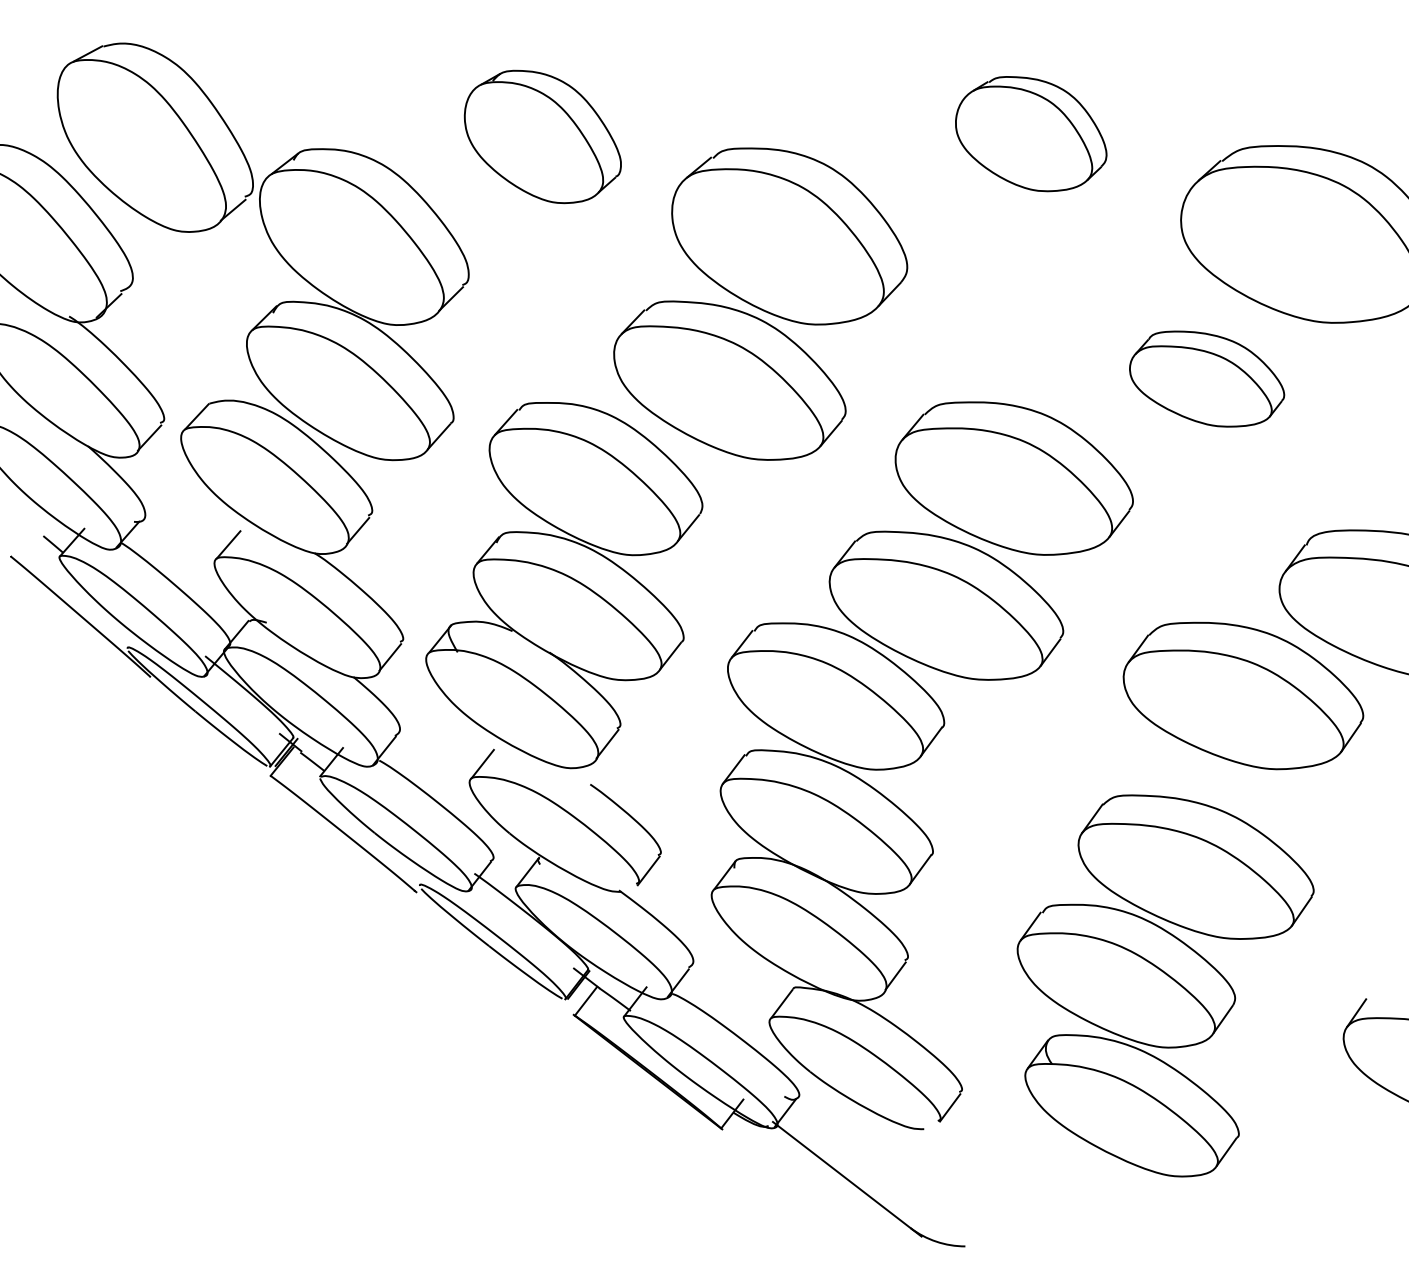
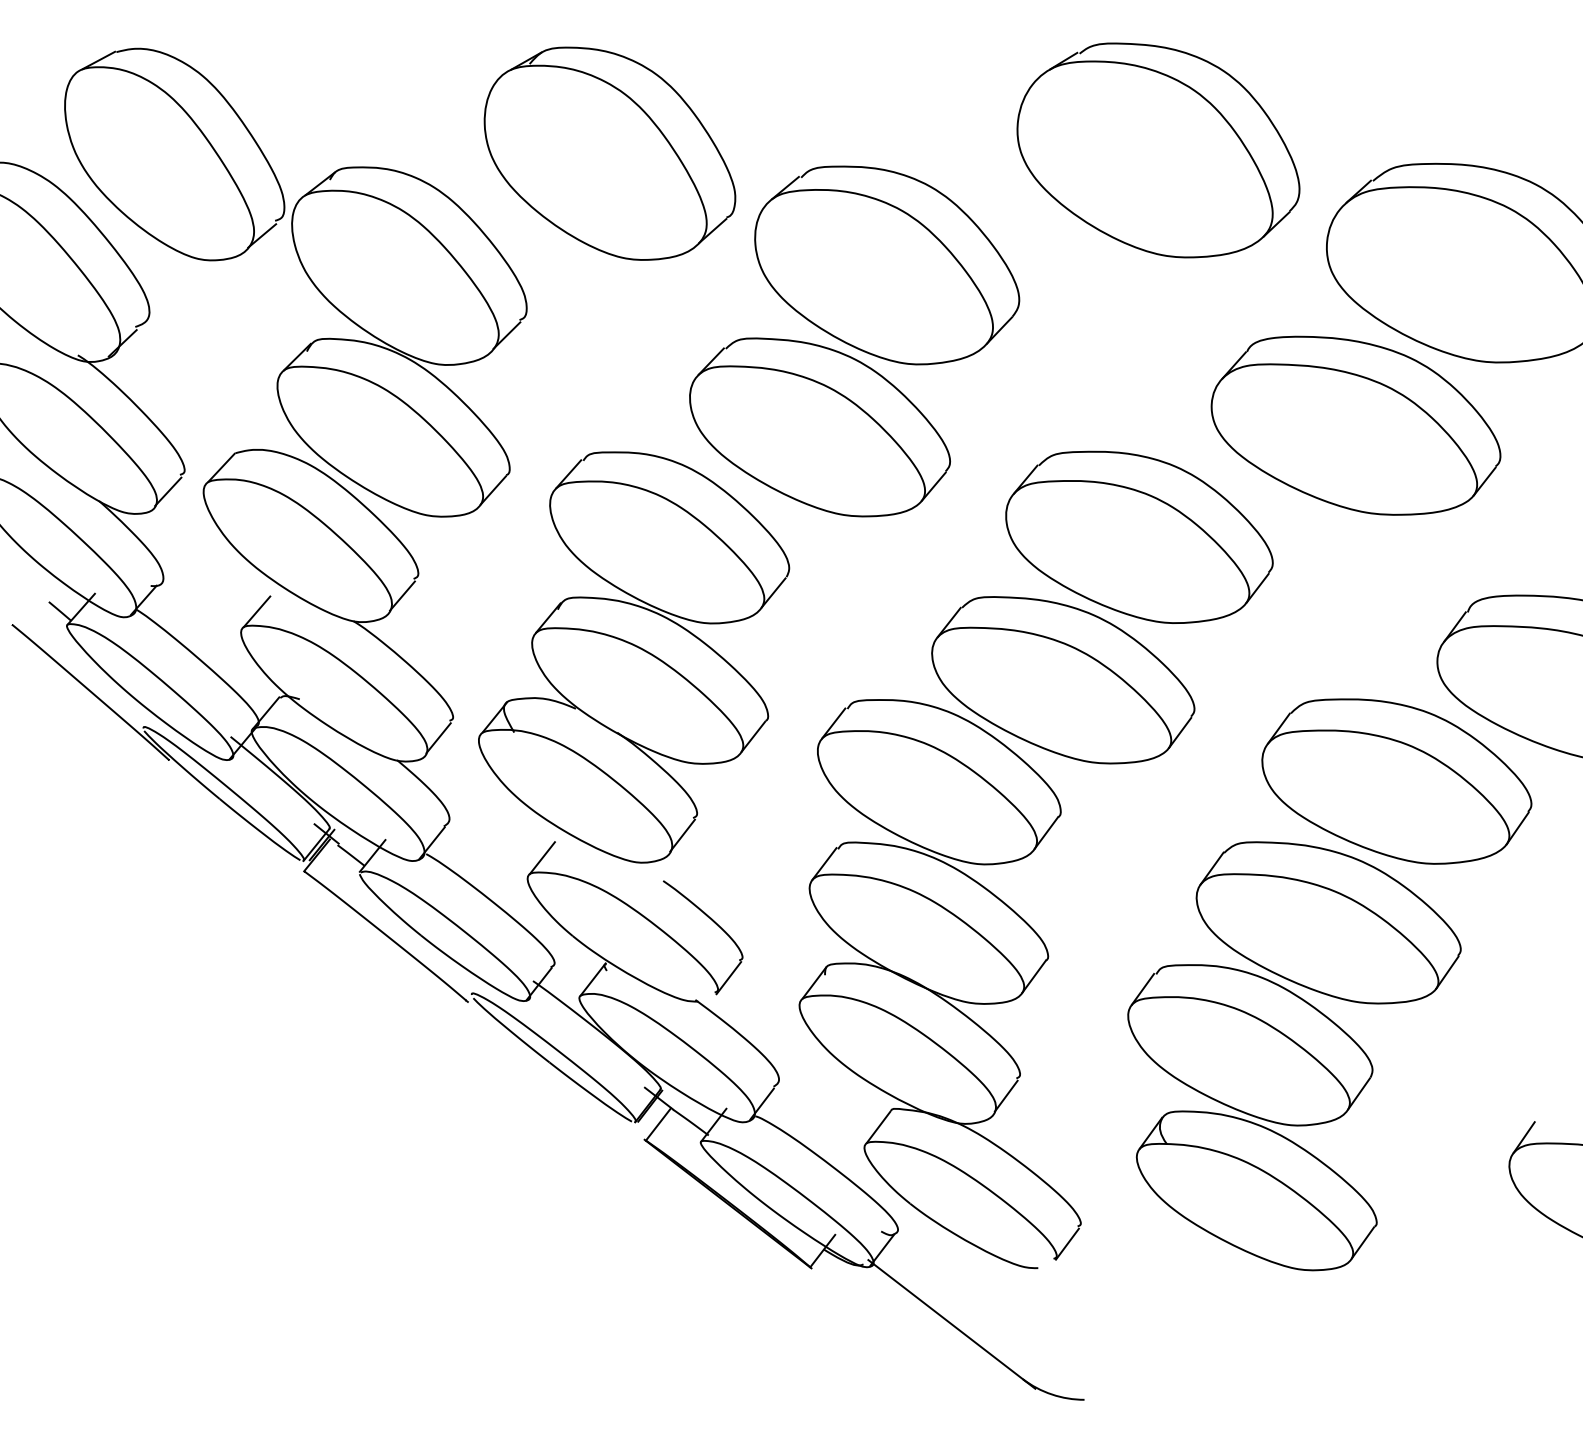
part: (1031, 134) -> (1158, 150), size x1.67
part: (542, 136) -> (609, 153), size x1.43
part: (1206, 378) -> (1355, 425), size x1.67
part: (1165, 986) -> (1294, 1056), moved

